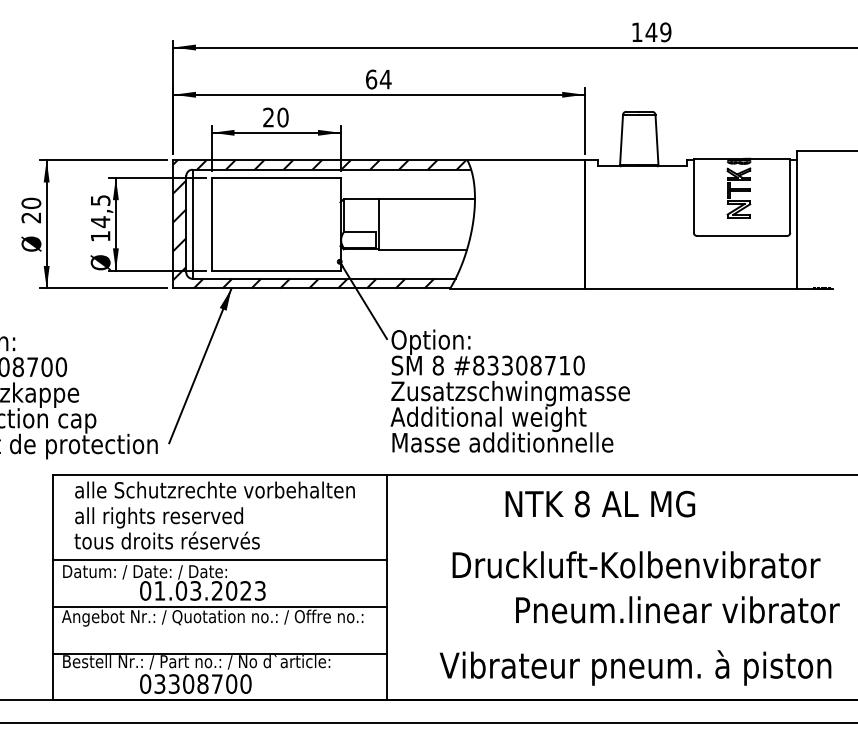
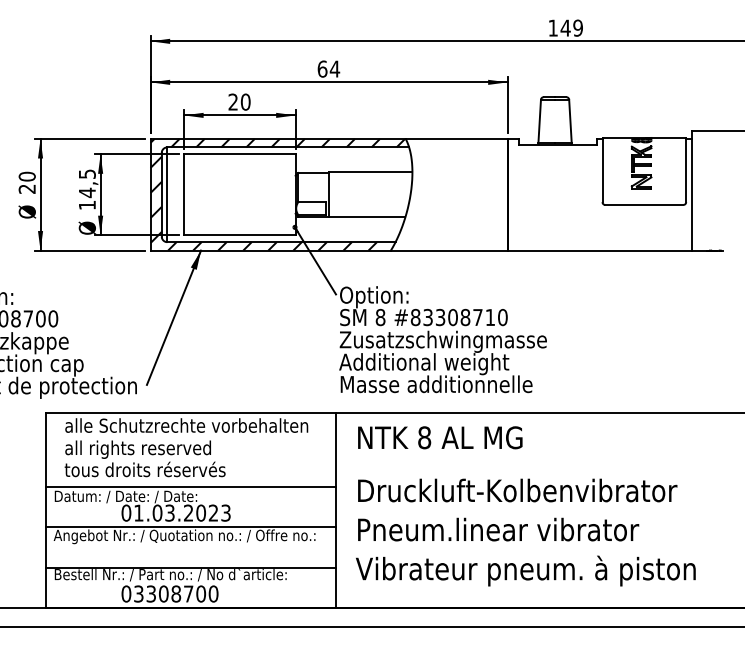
text: (600, 503) -> (440, 437), moved
text: (636, 564) -> (517, 490), moved
text: (677, 609) -> (498, 529), moved
text: (635, 667) -> (525, 570), moved

